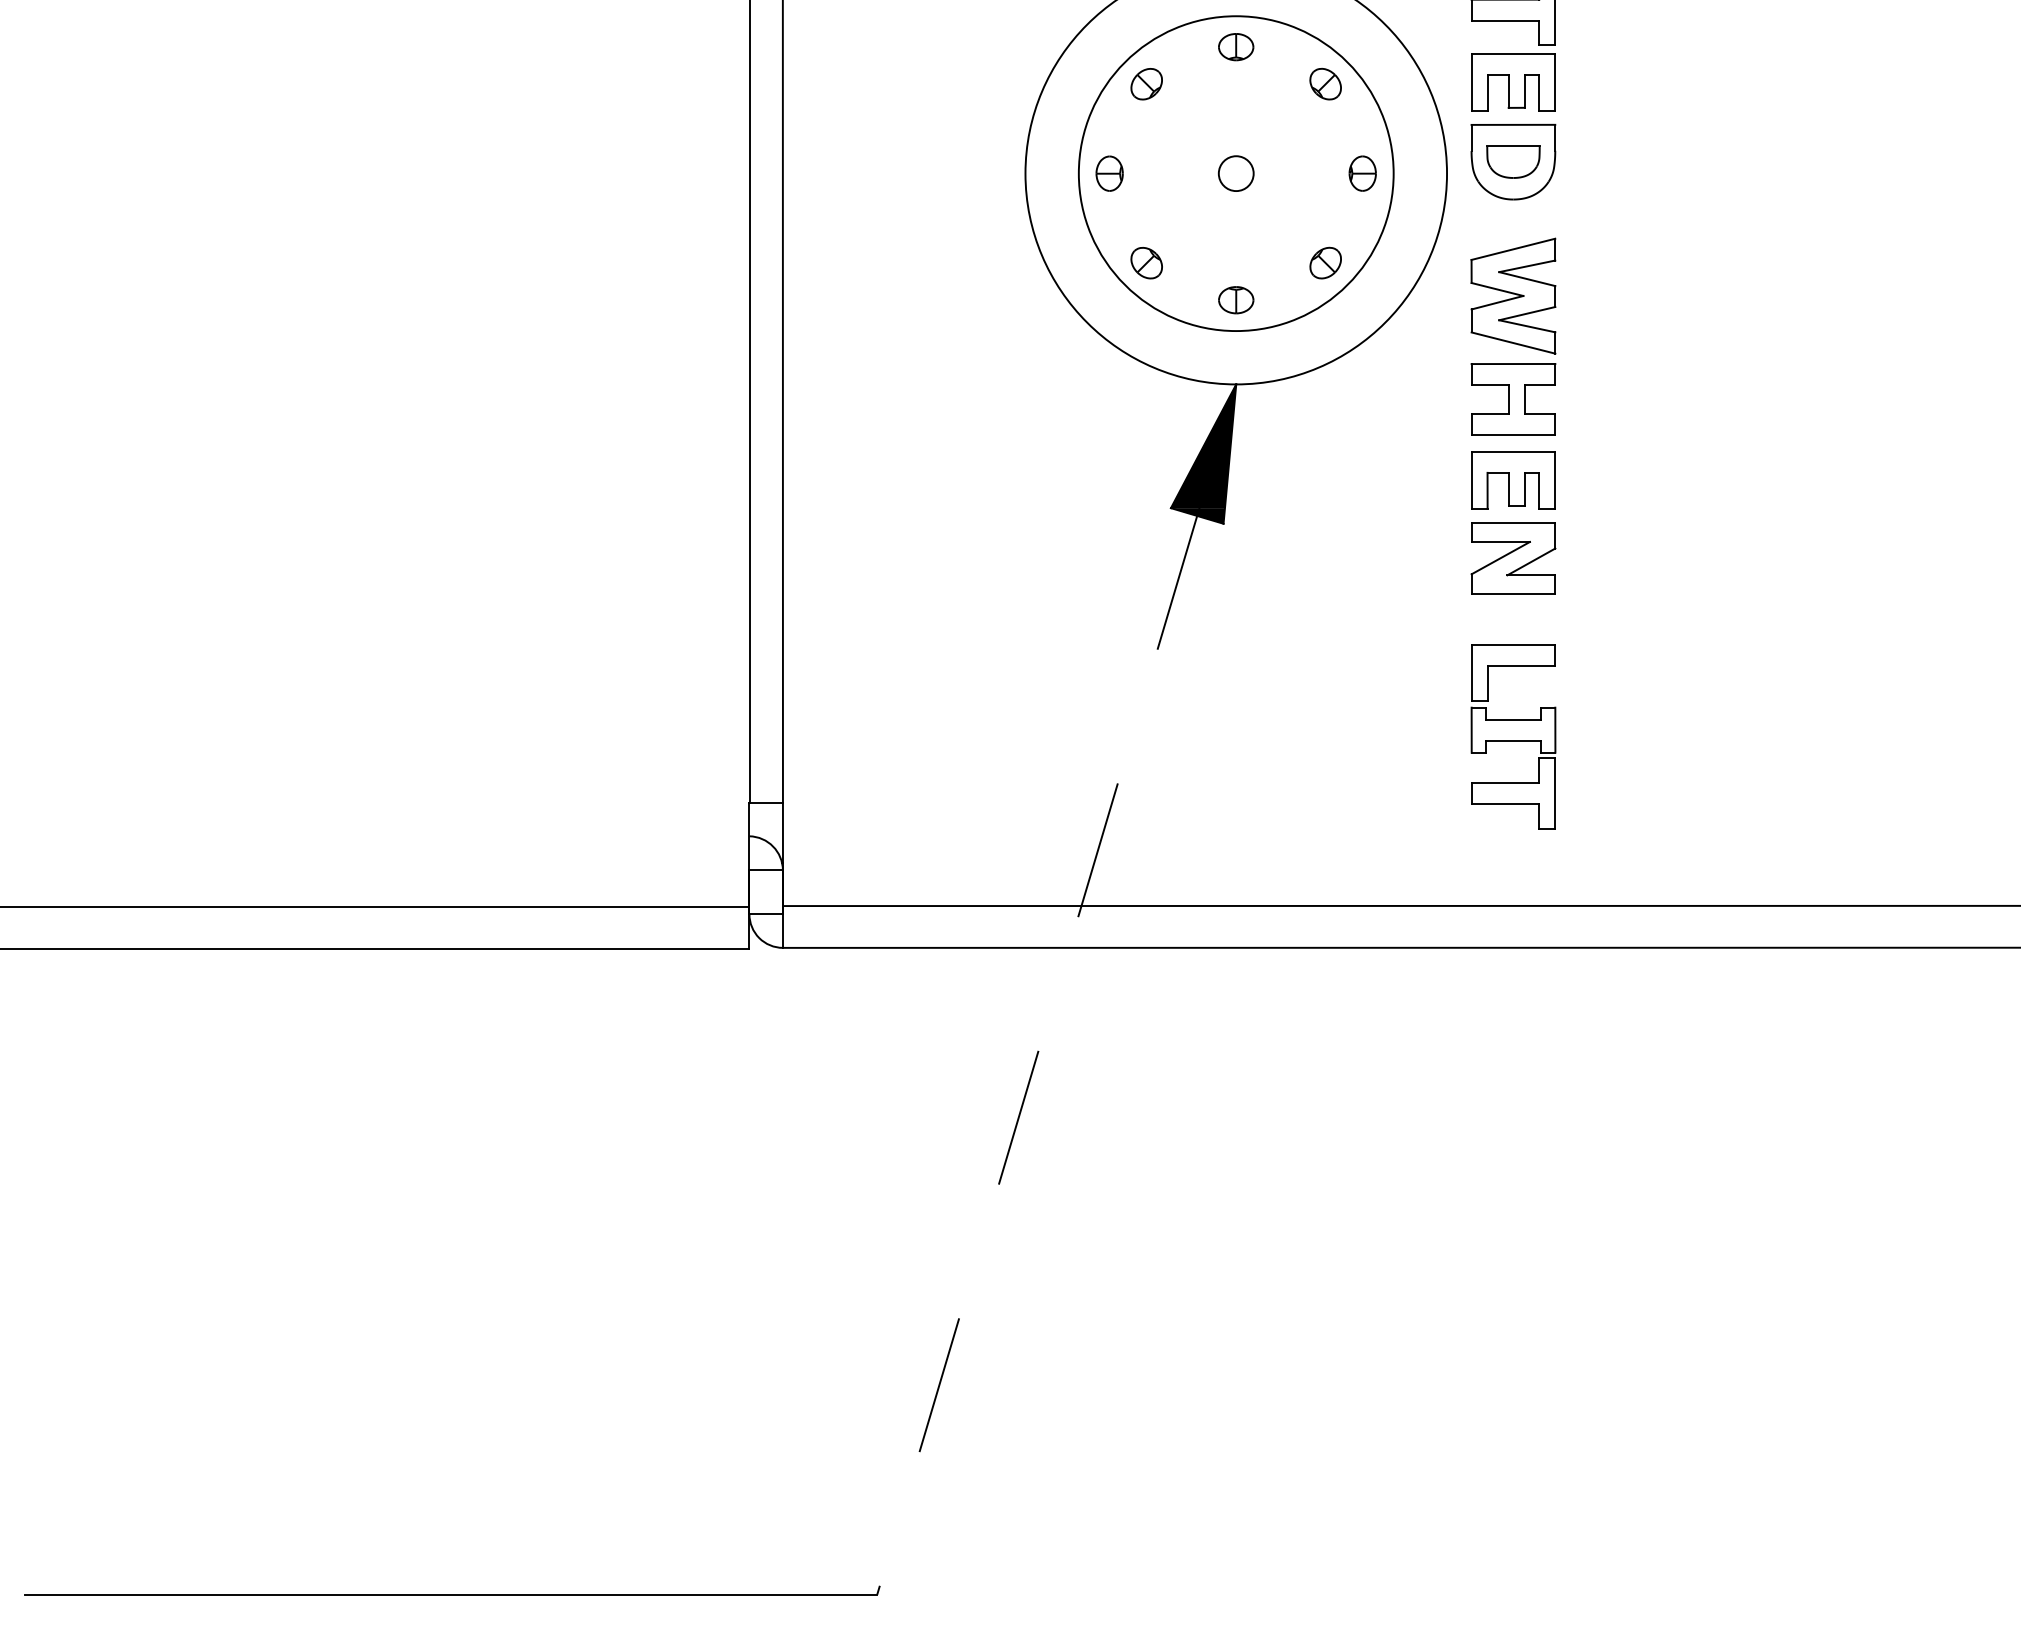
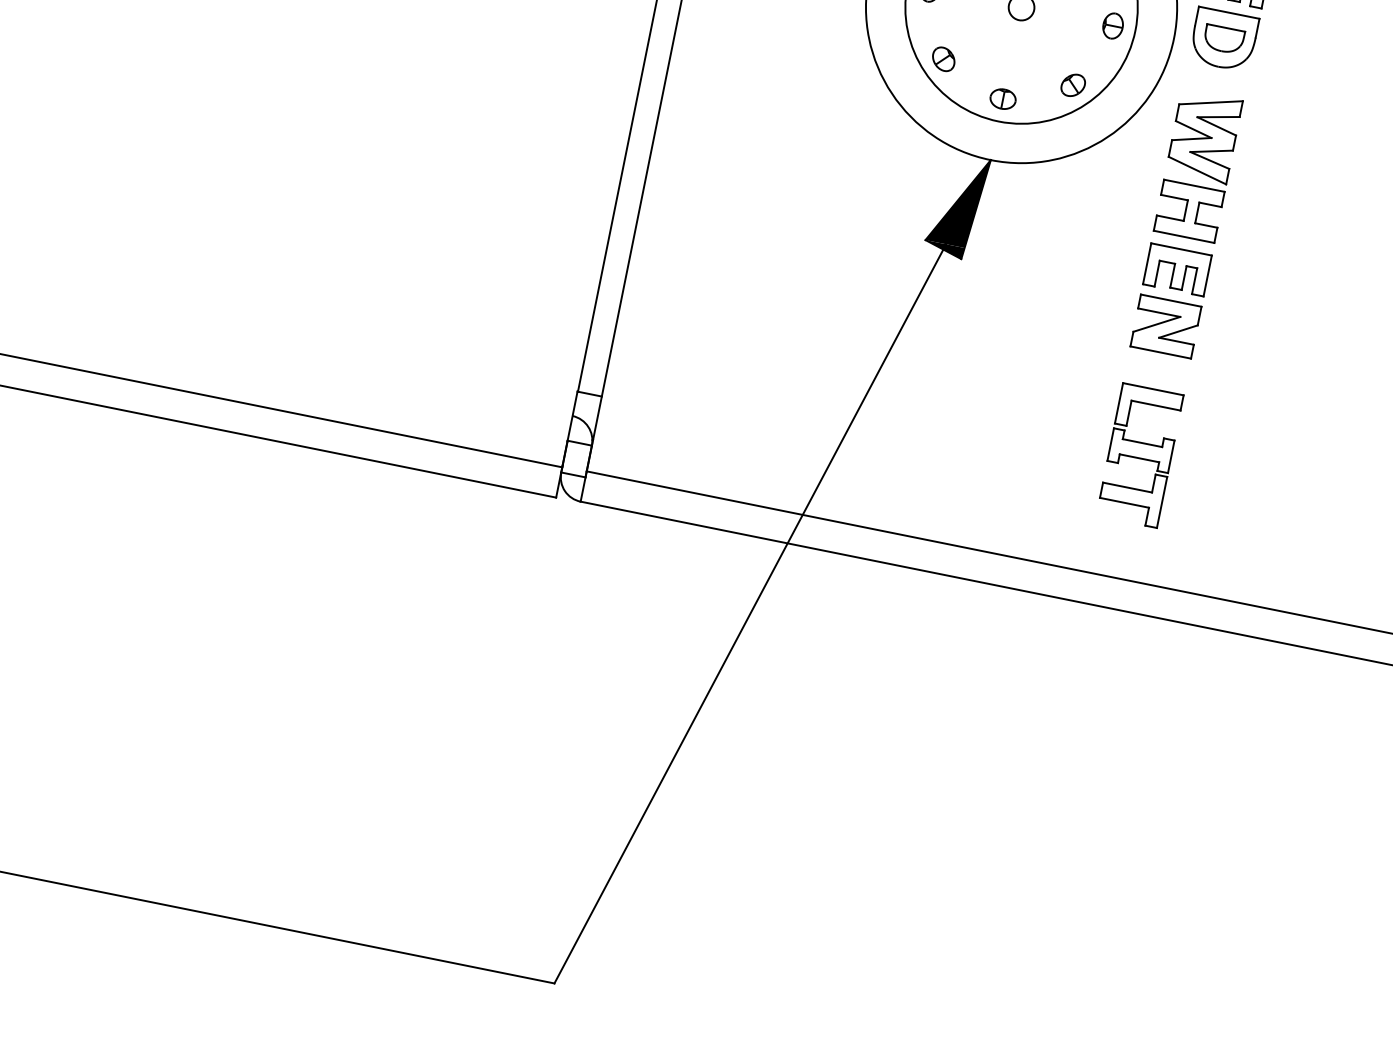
line: (1037, 1055) -> (749, 616), dashed -> solid

